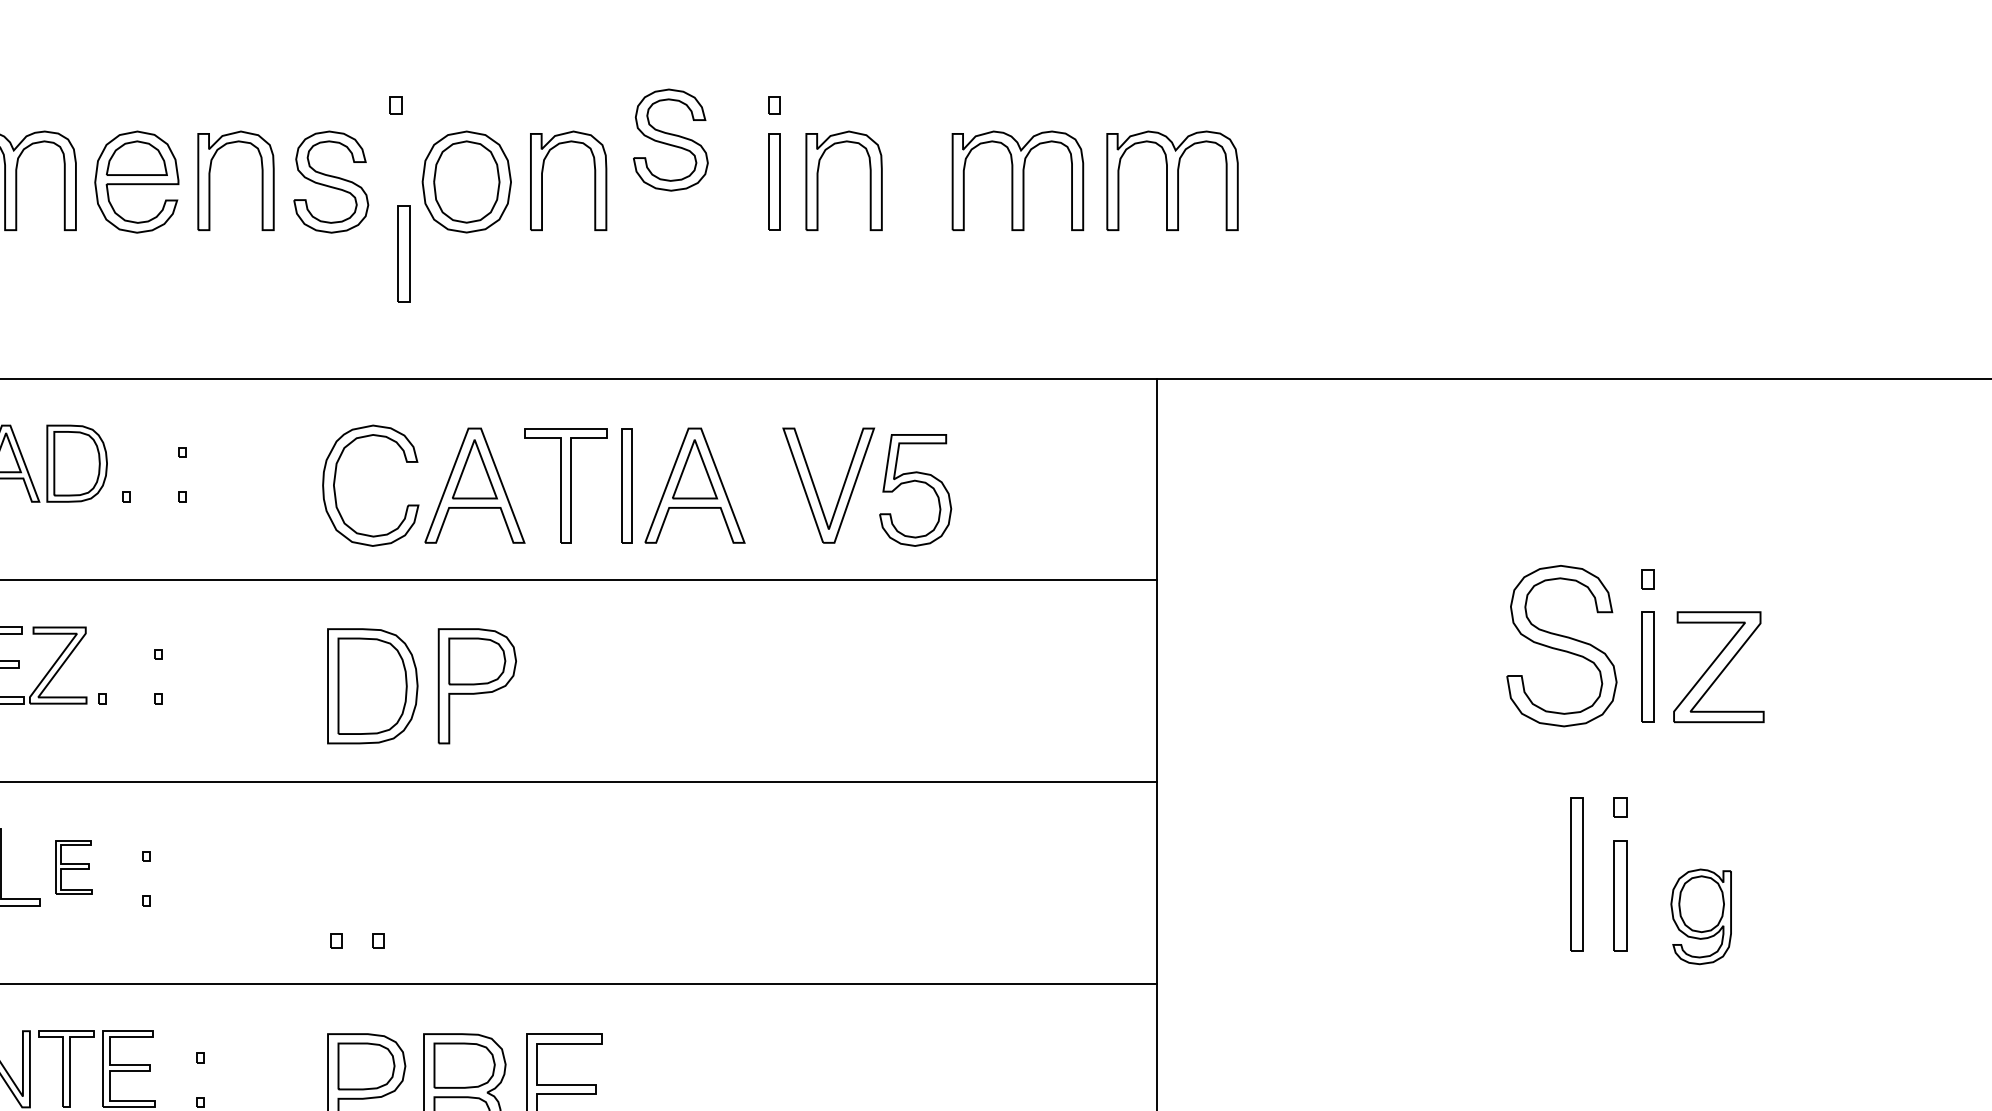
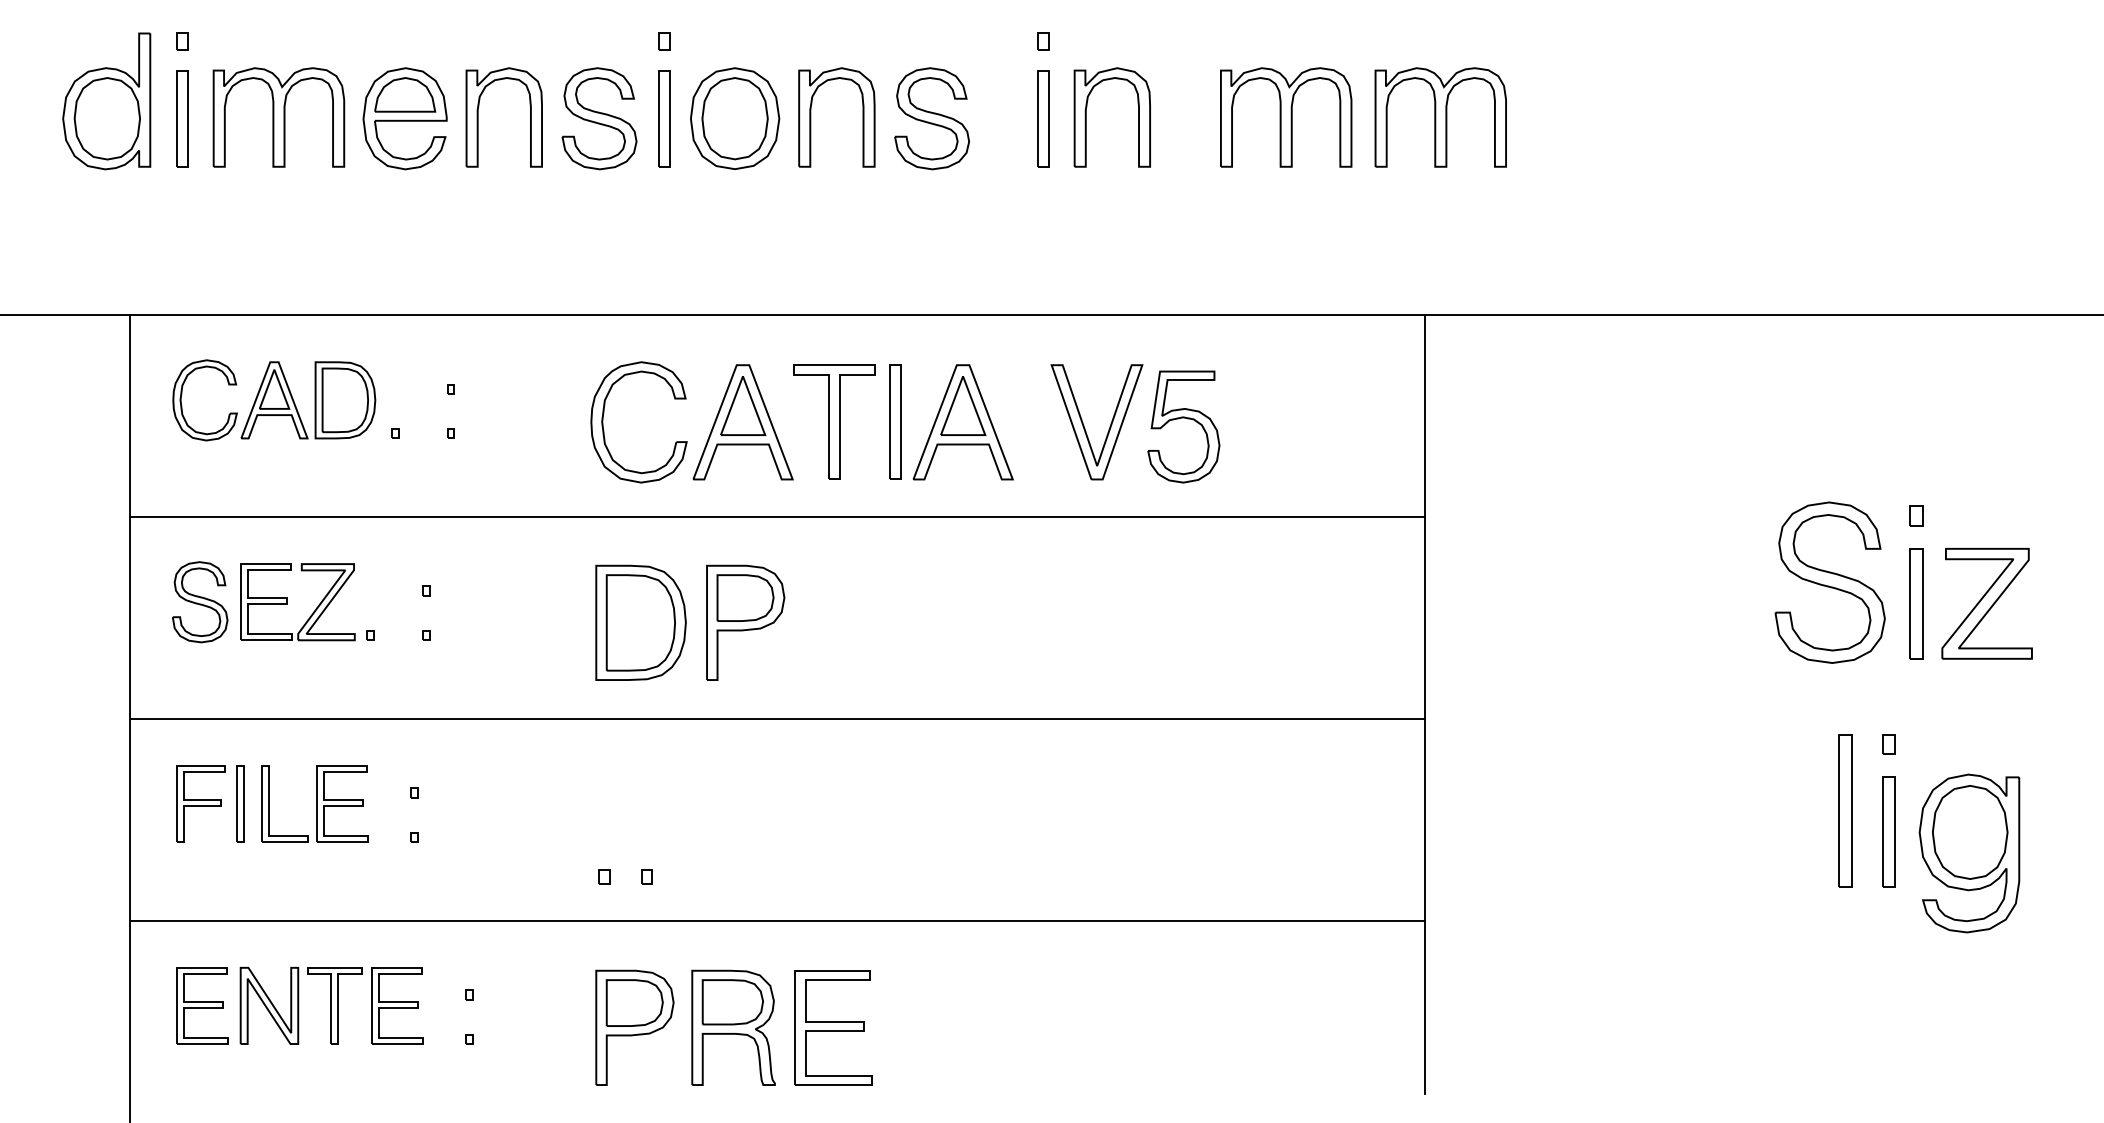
part: (670, 139) -> (931, 118), moved
part: (404, 253) -> (664, 118), moved
part: (74, 866) -> (342, 803), size x1.43
part: (1701, 916) -> (1969, 853), size x1.67

